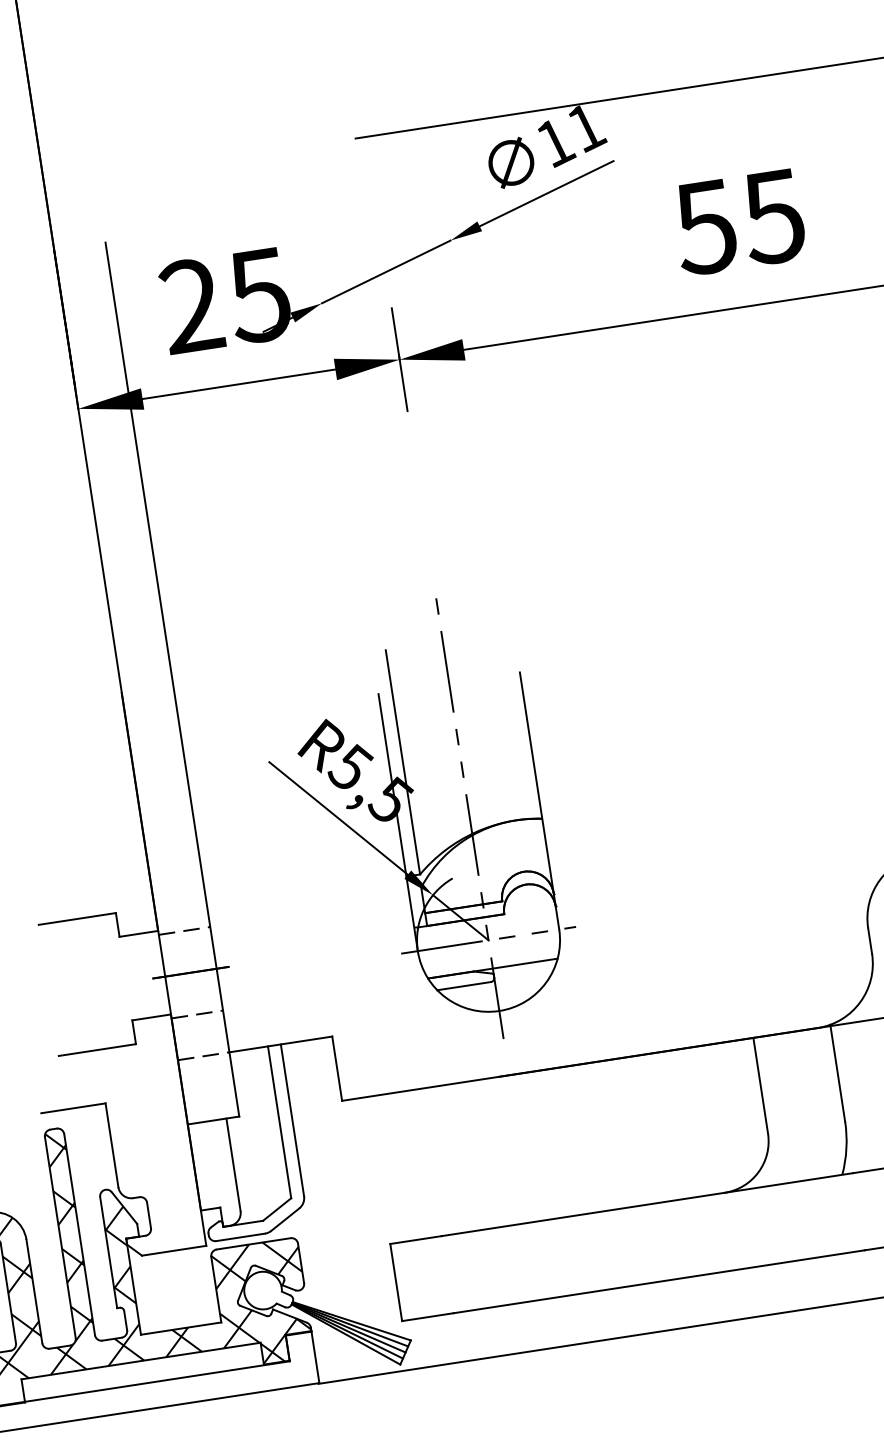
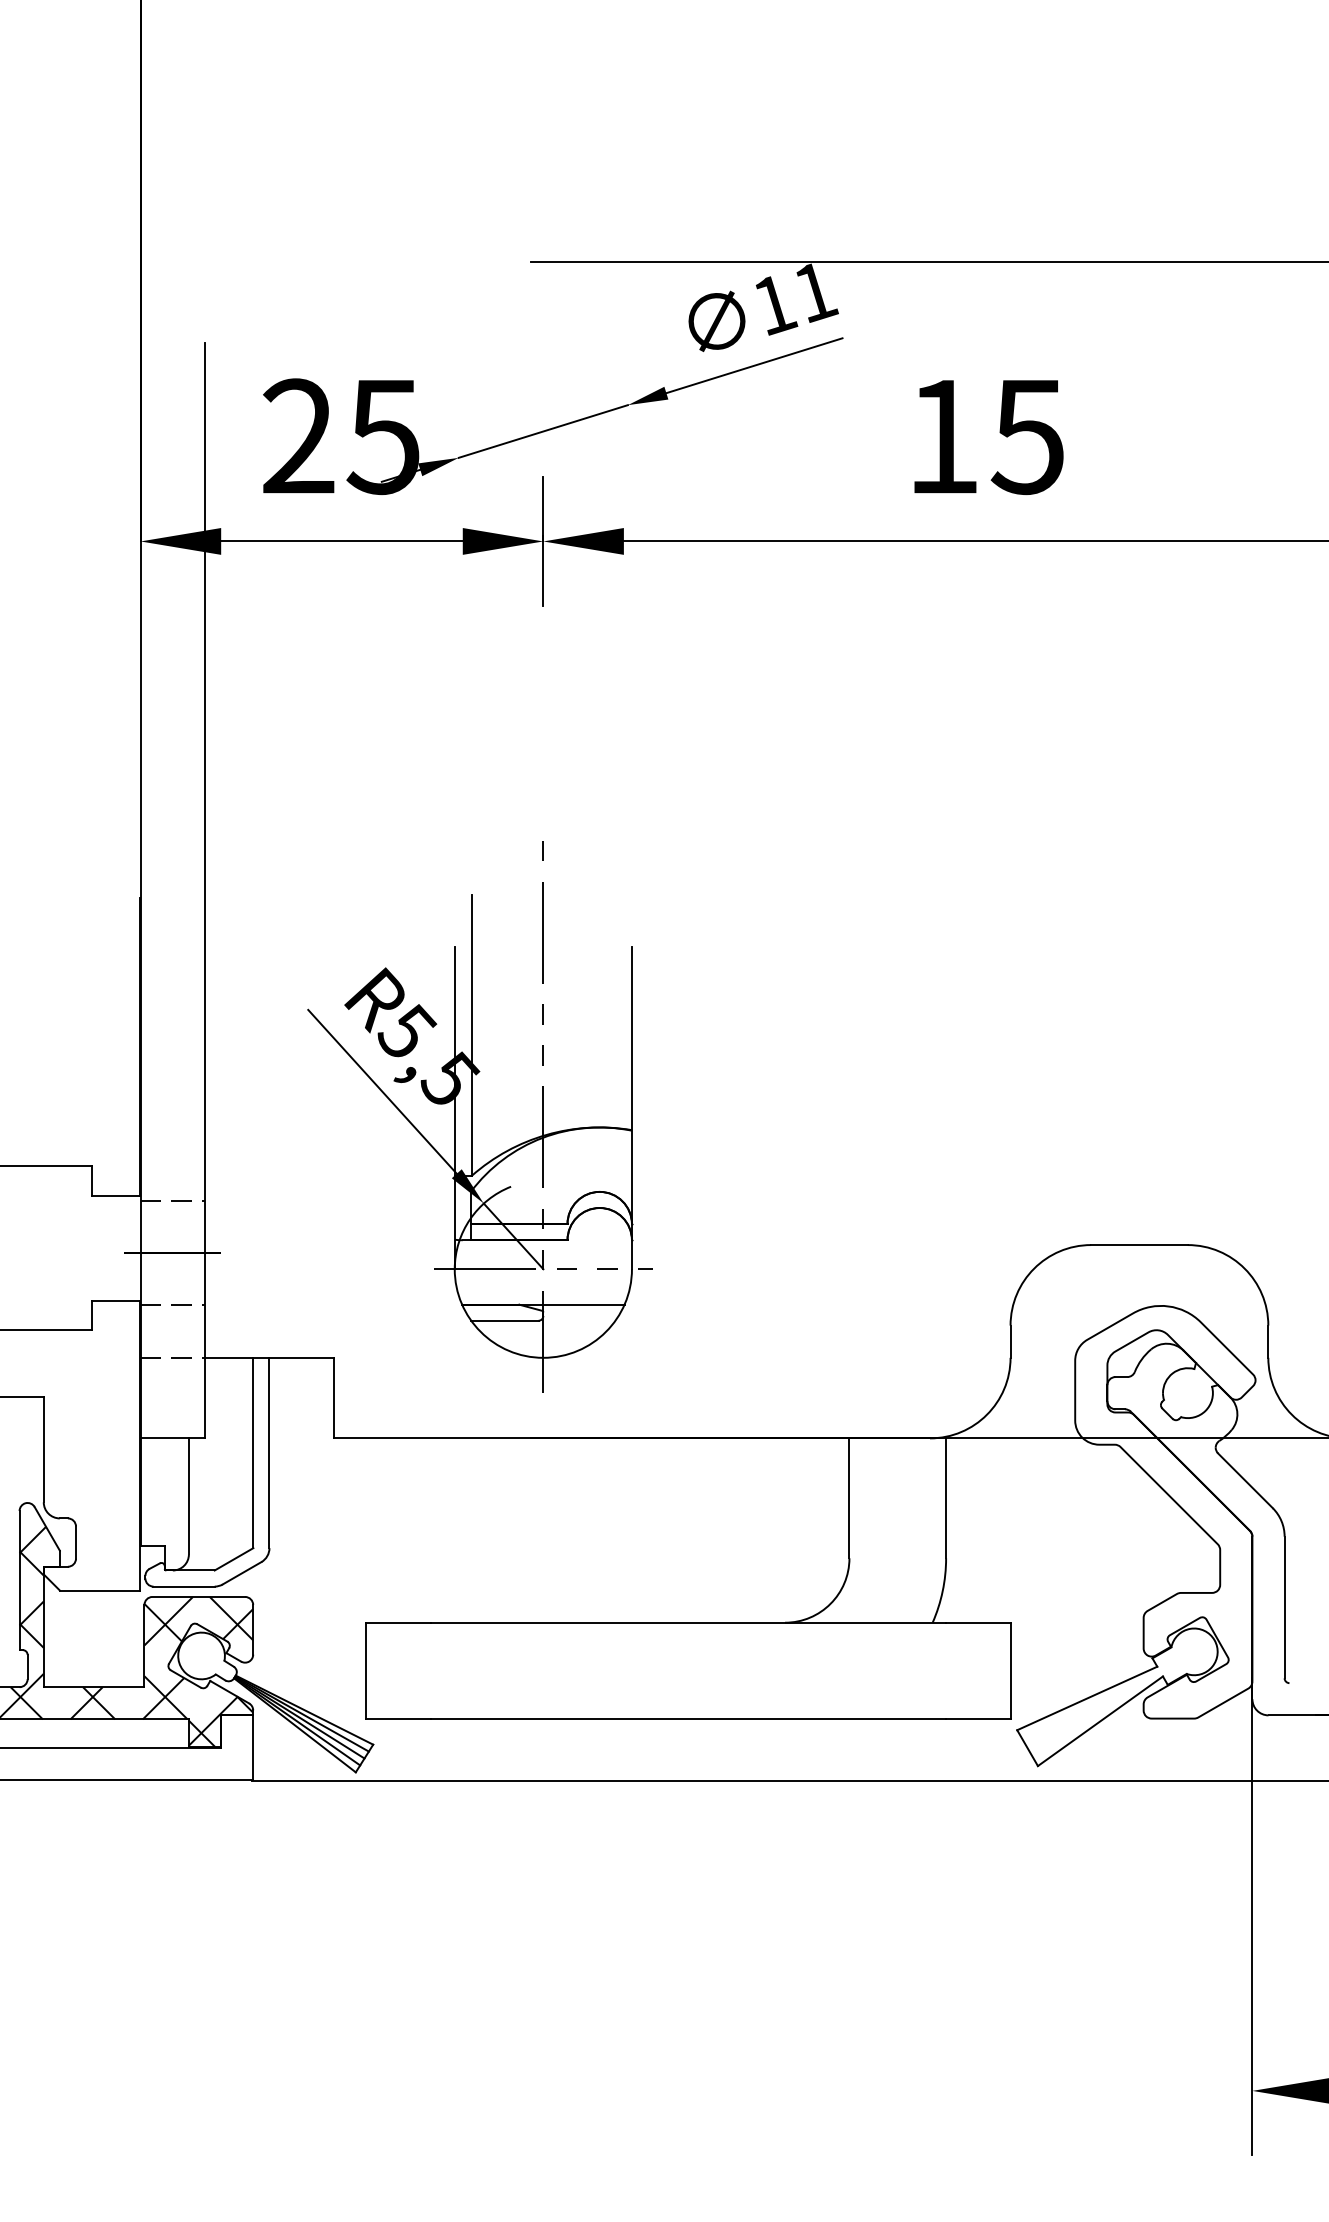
text: (704, 228) -> (941, 437), 55 -> 15

